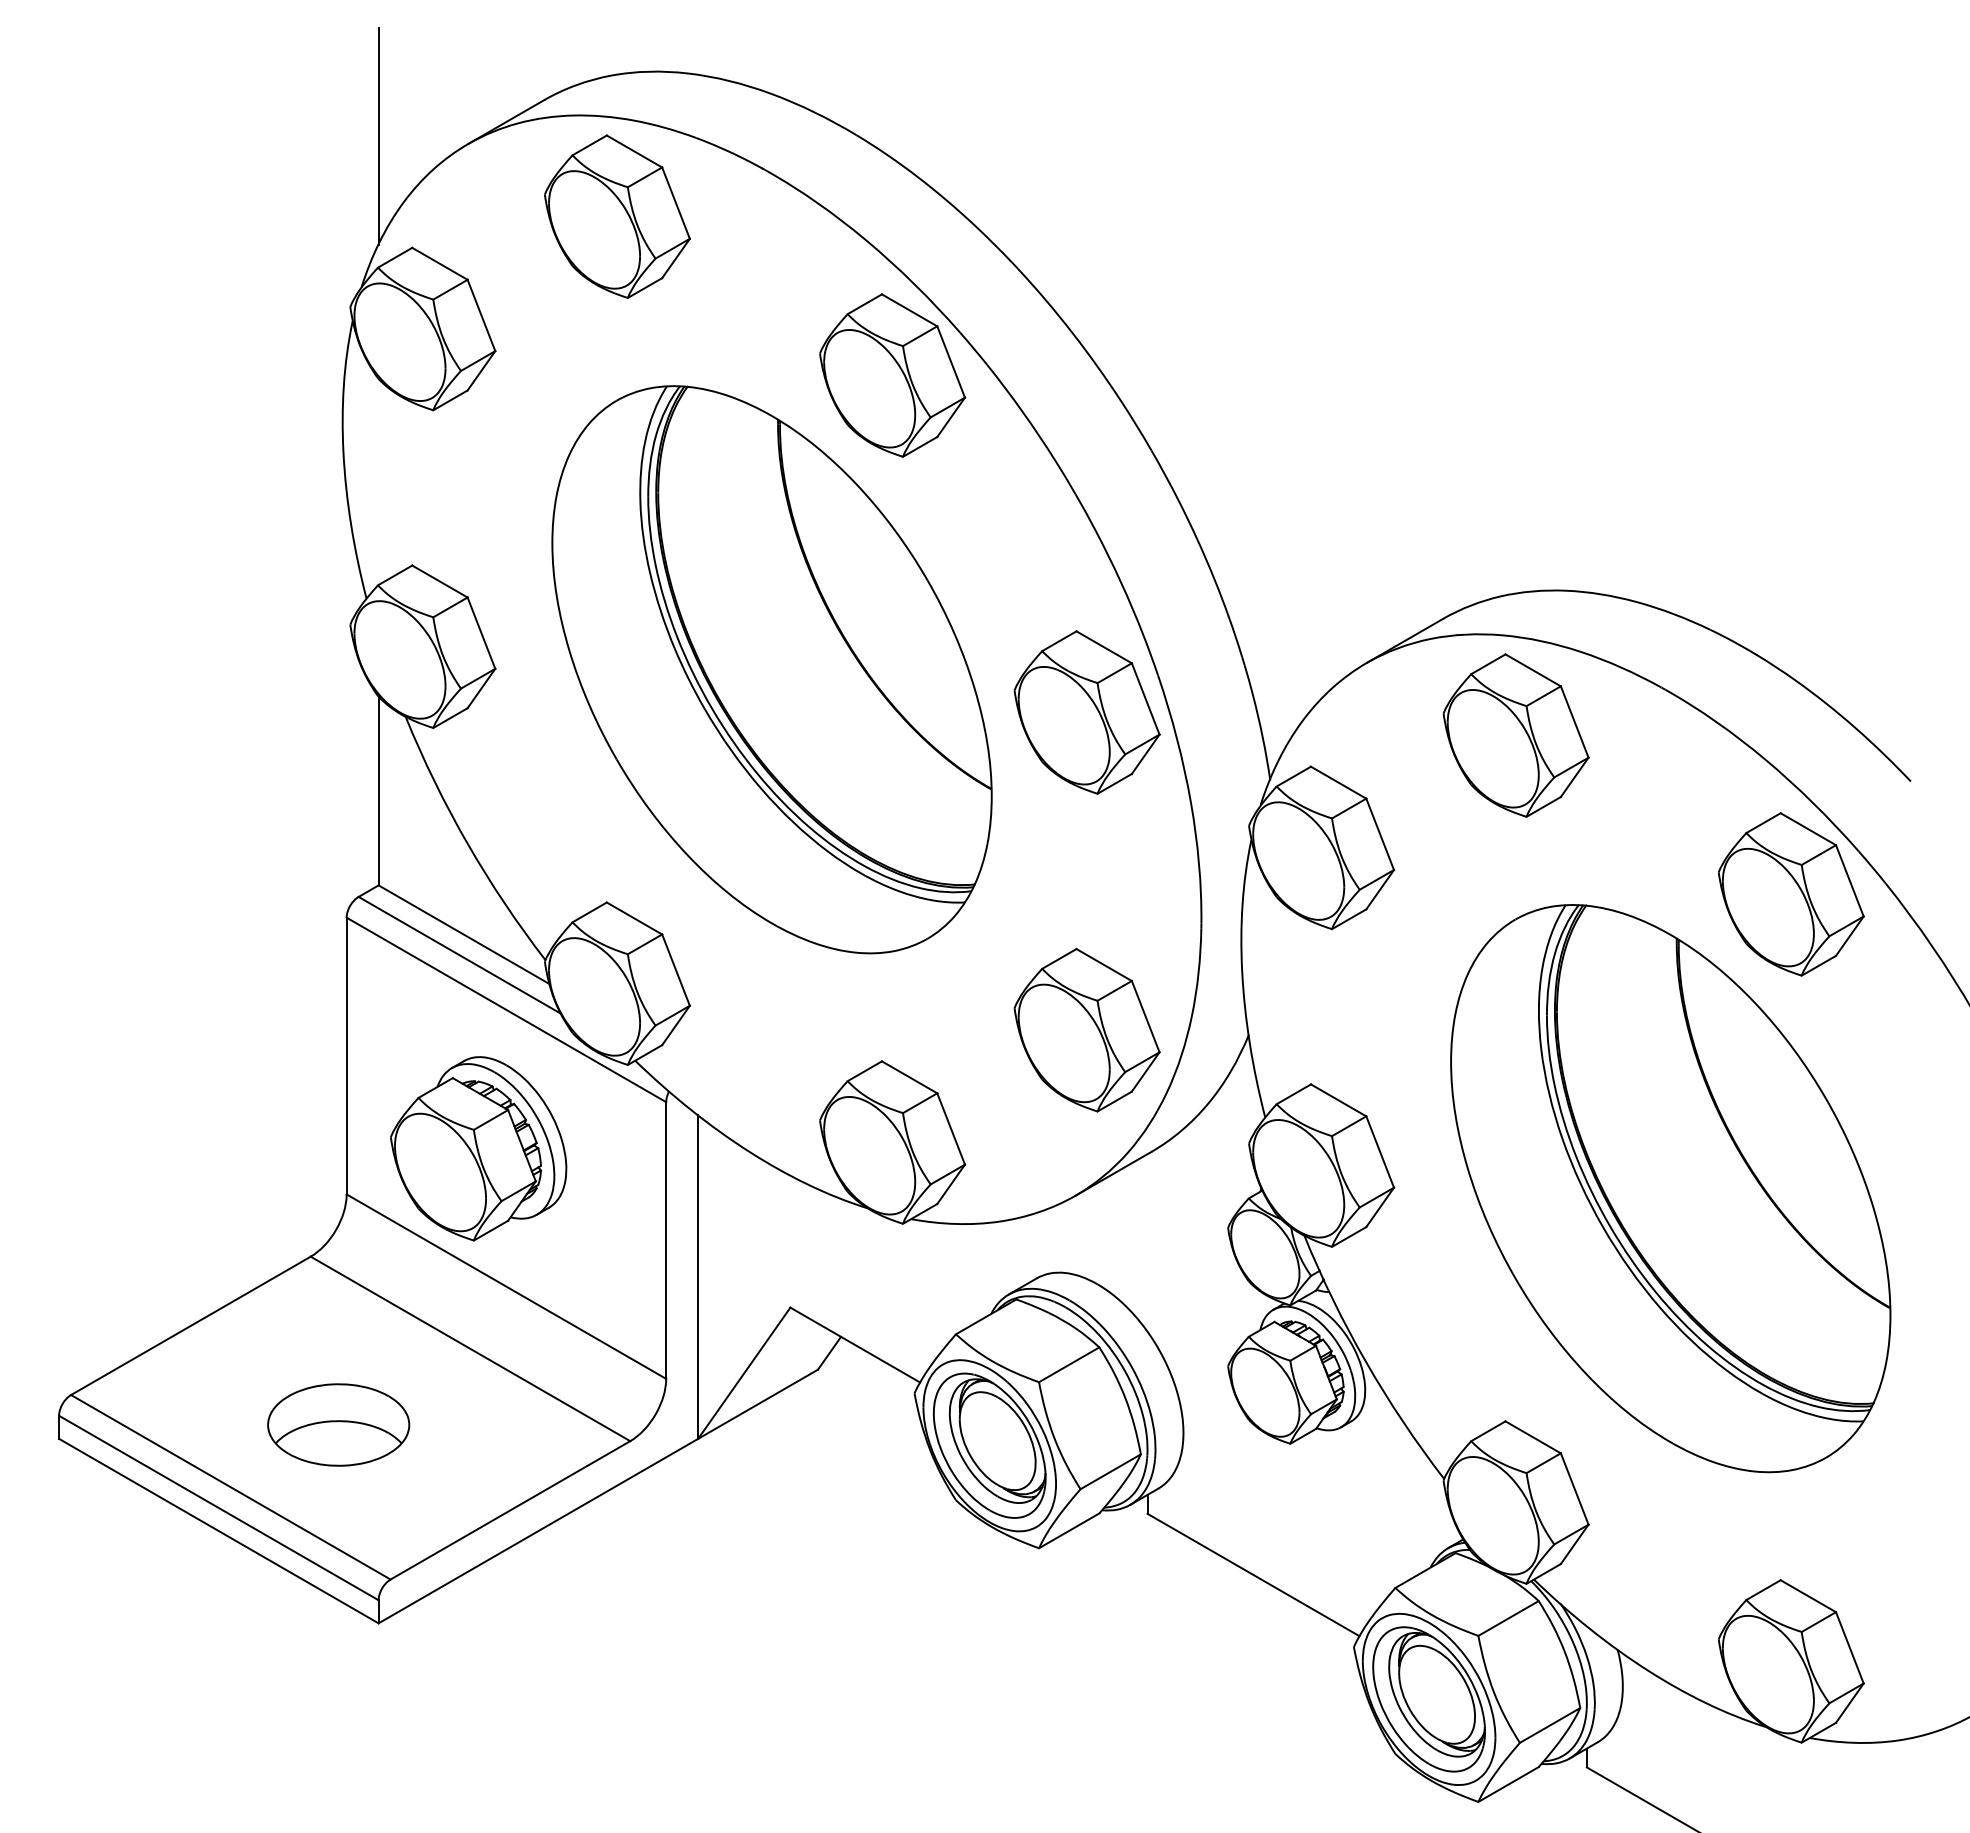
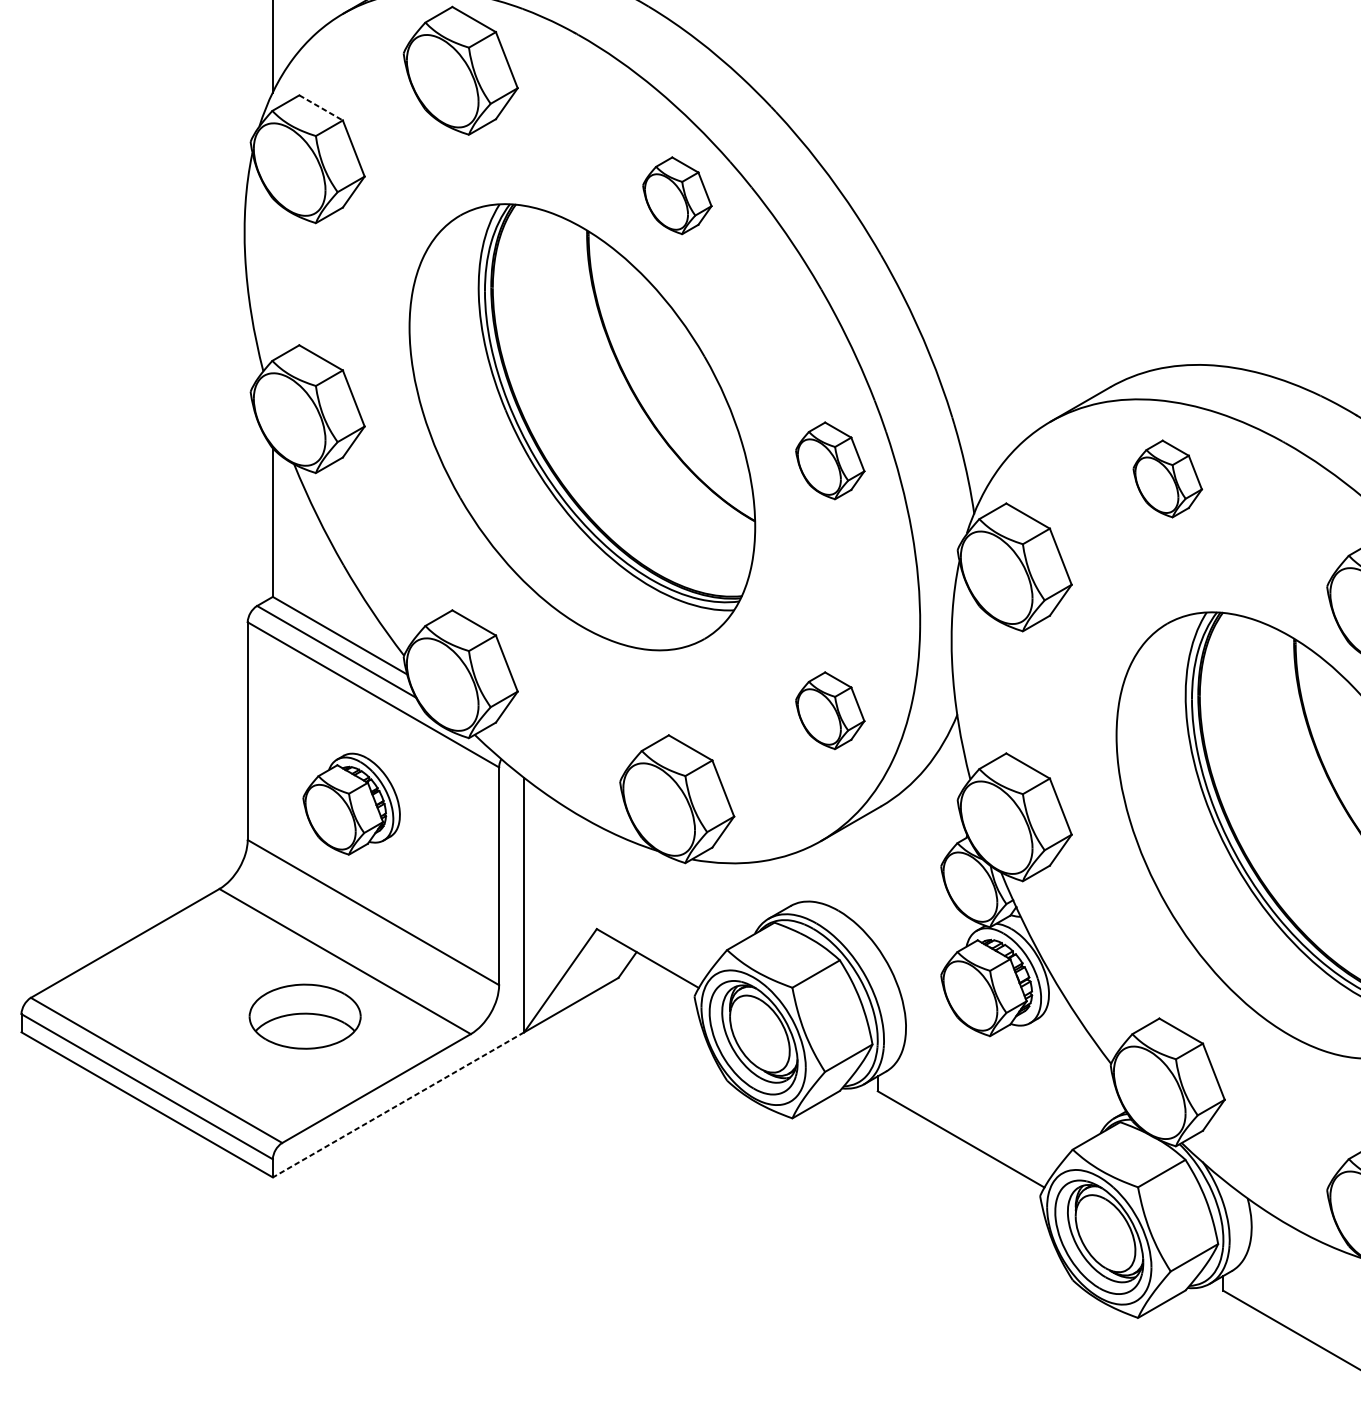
line: (439, 263) -> (320, 107), solid -> dashed
part: (892, 375) -> (677, 195), size x0.6
part: (1086, 712) -> (829, 460), size x0.6
part: (1515, 735) -> (1167, 478), size x0.6
part: (1086, 1029) -> (829, 710), size x0.6
part: (478, 1148) -> (351, 803), size x0.7
part: (338, 1424) -> (305, 1016), moved
line: (537, 1531) -> (397, 1105), solid -> dashed

